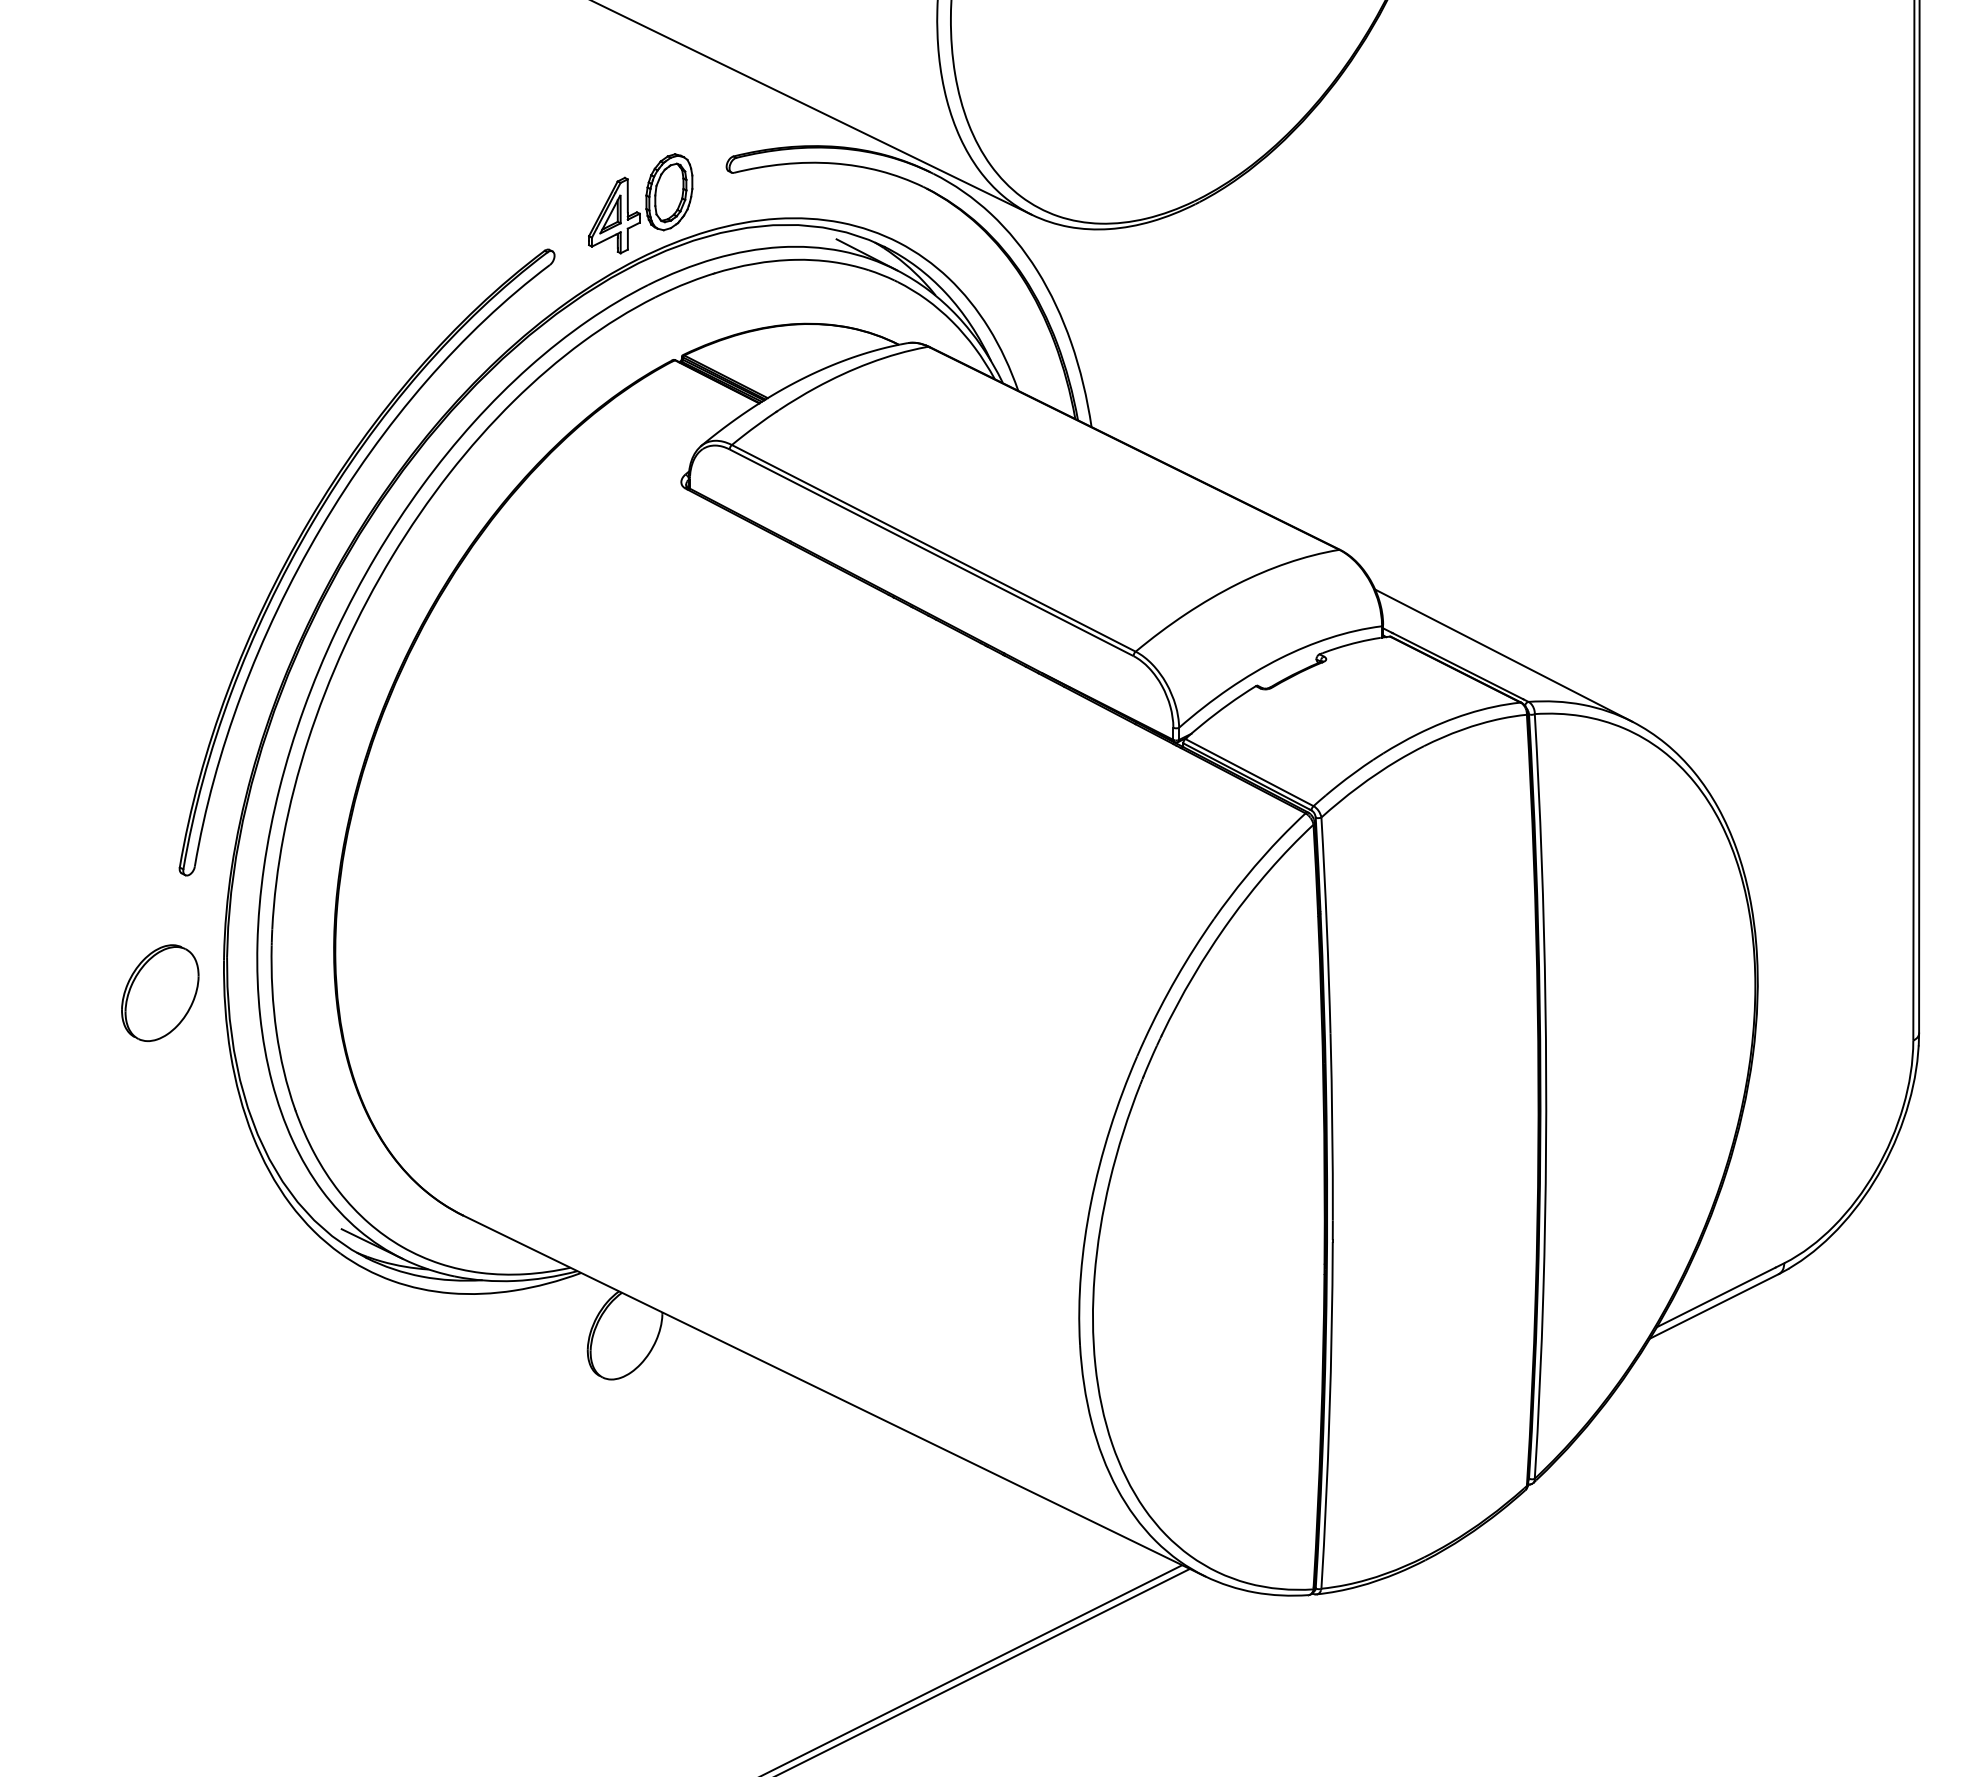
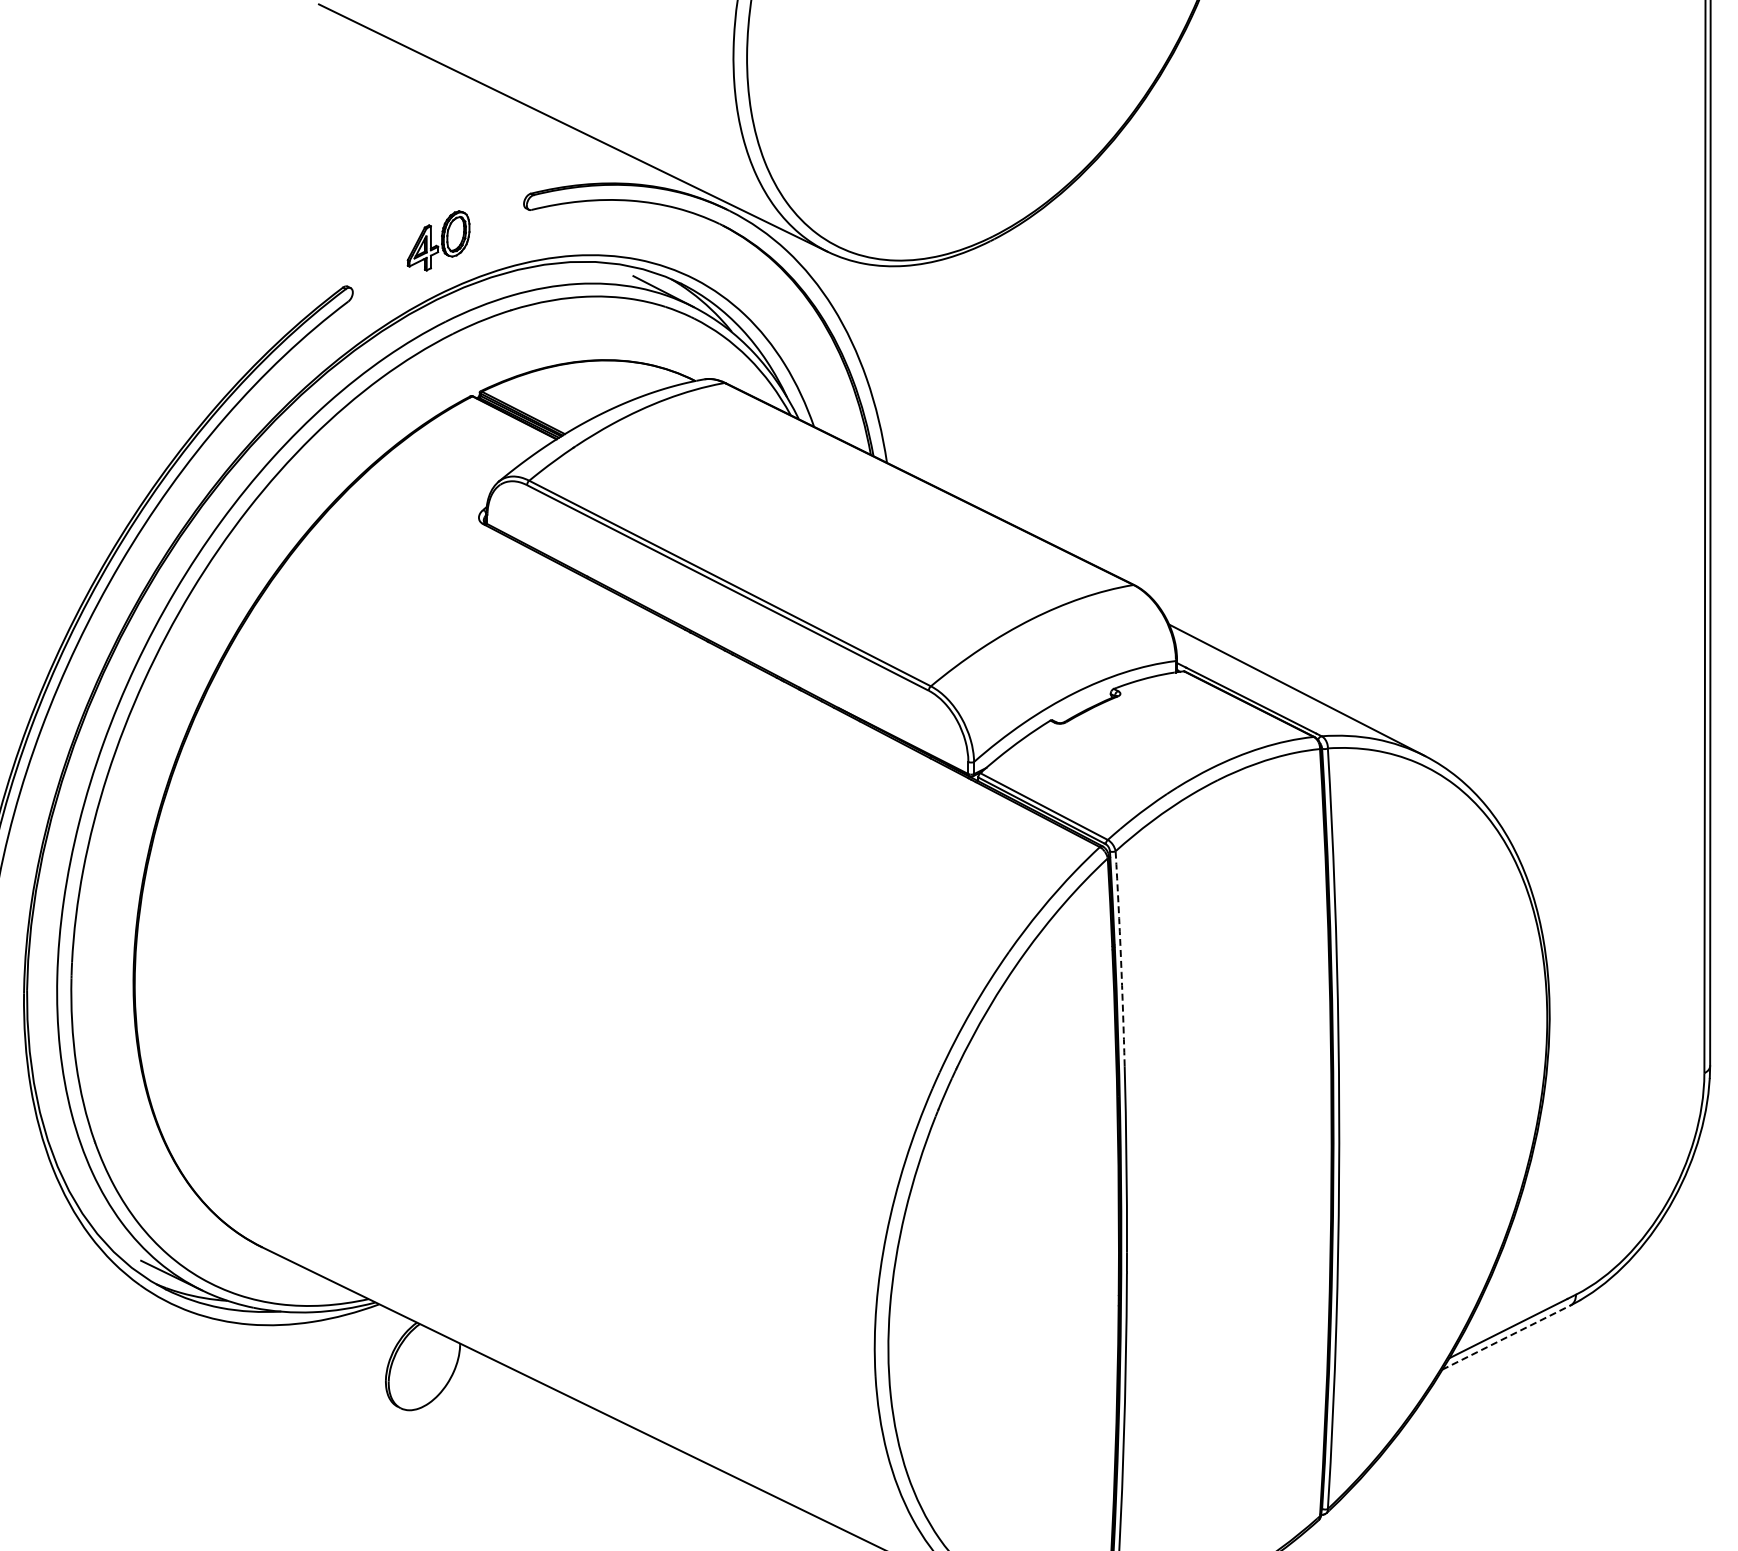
part: (640, 203) -> (438, 240), size x0.6
arc: (1326, 925) -> (1120, 958), solid -> dashed
line: (1714, 1306) -> (1506, 1337), solid -> dashed

